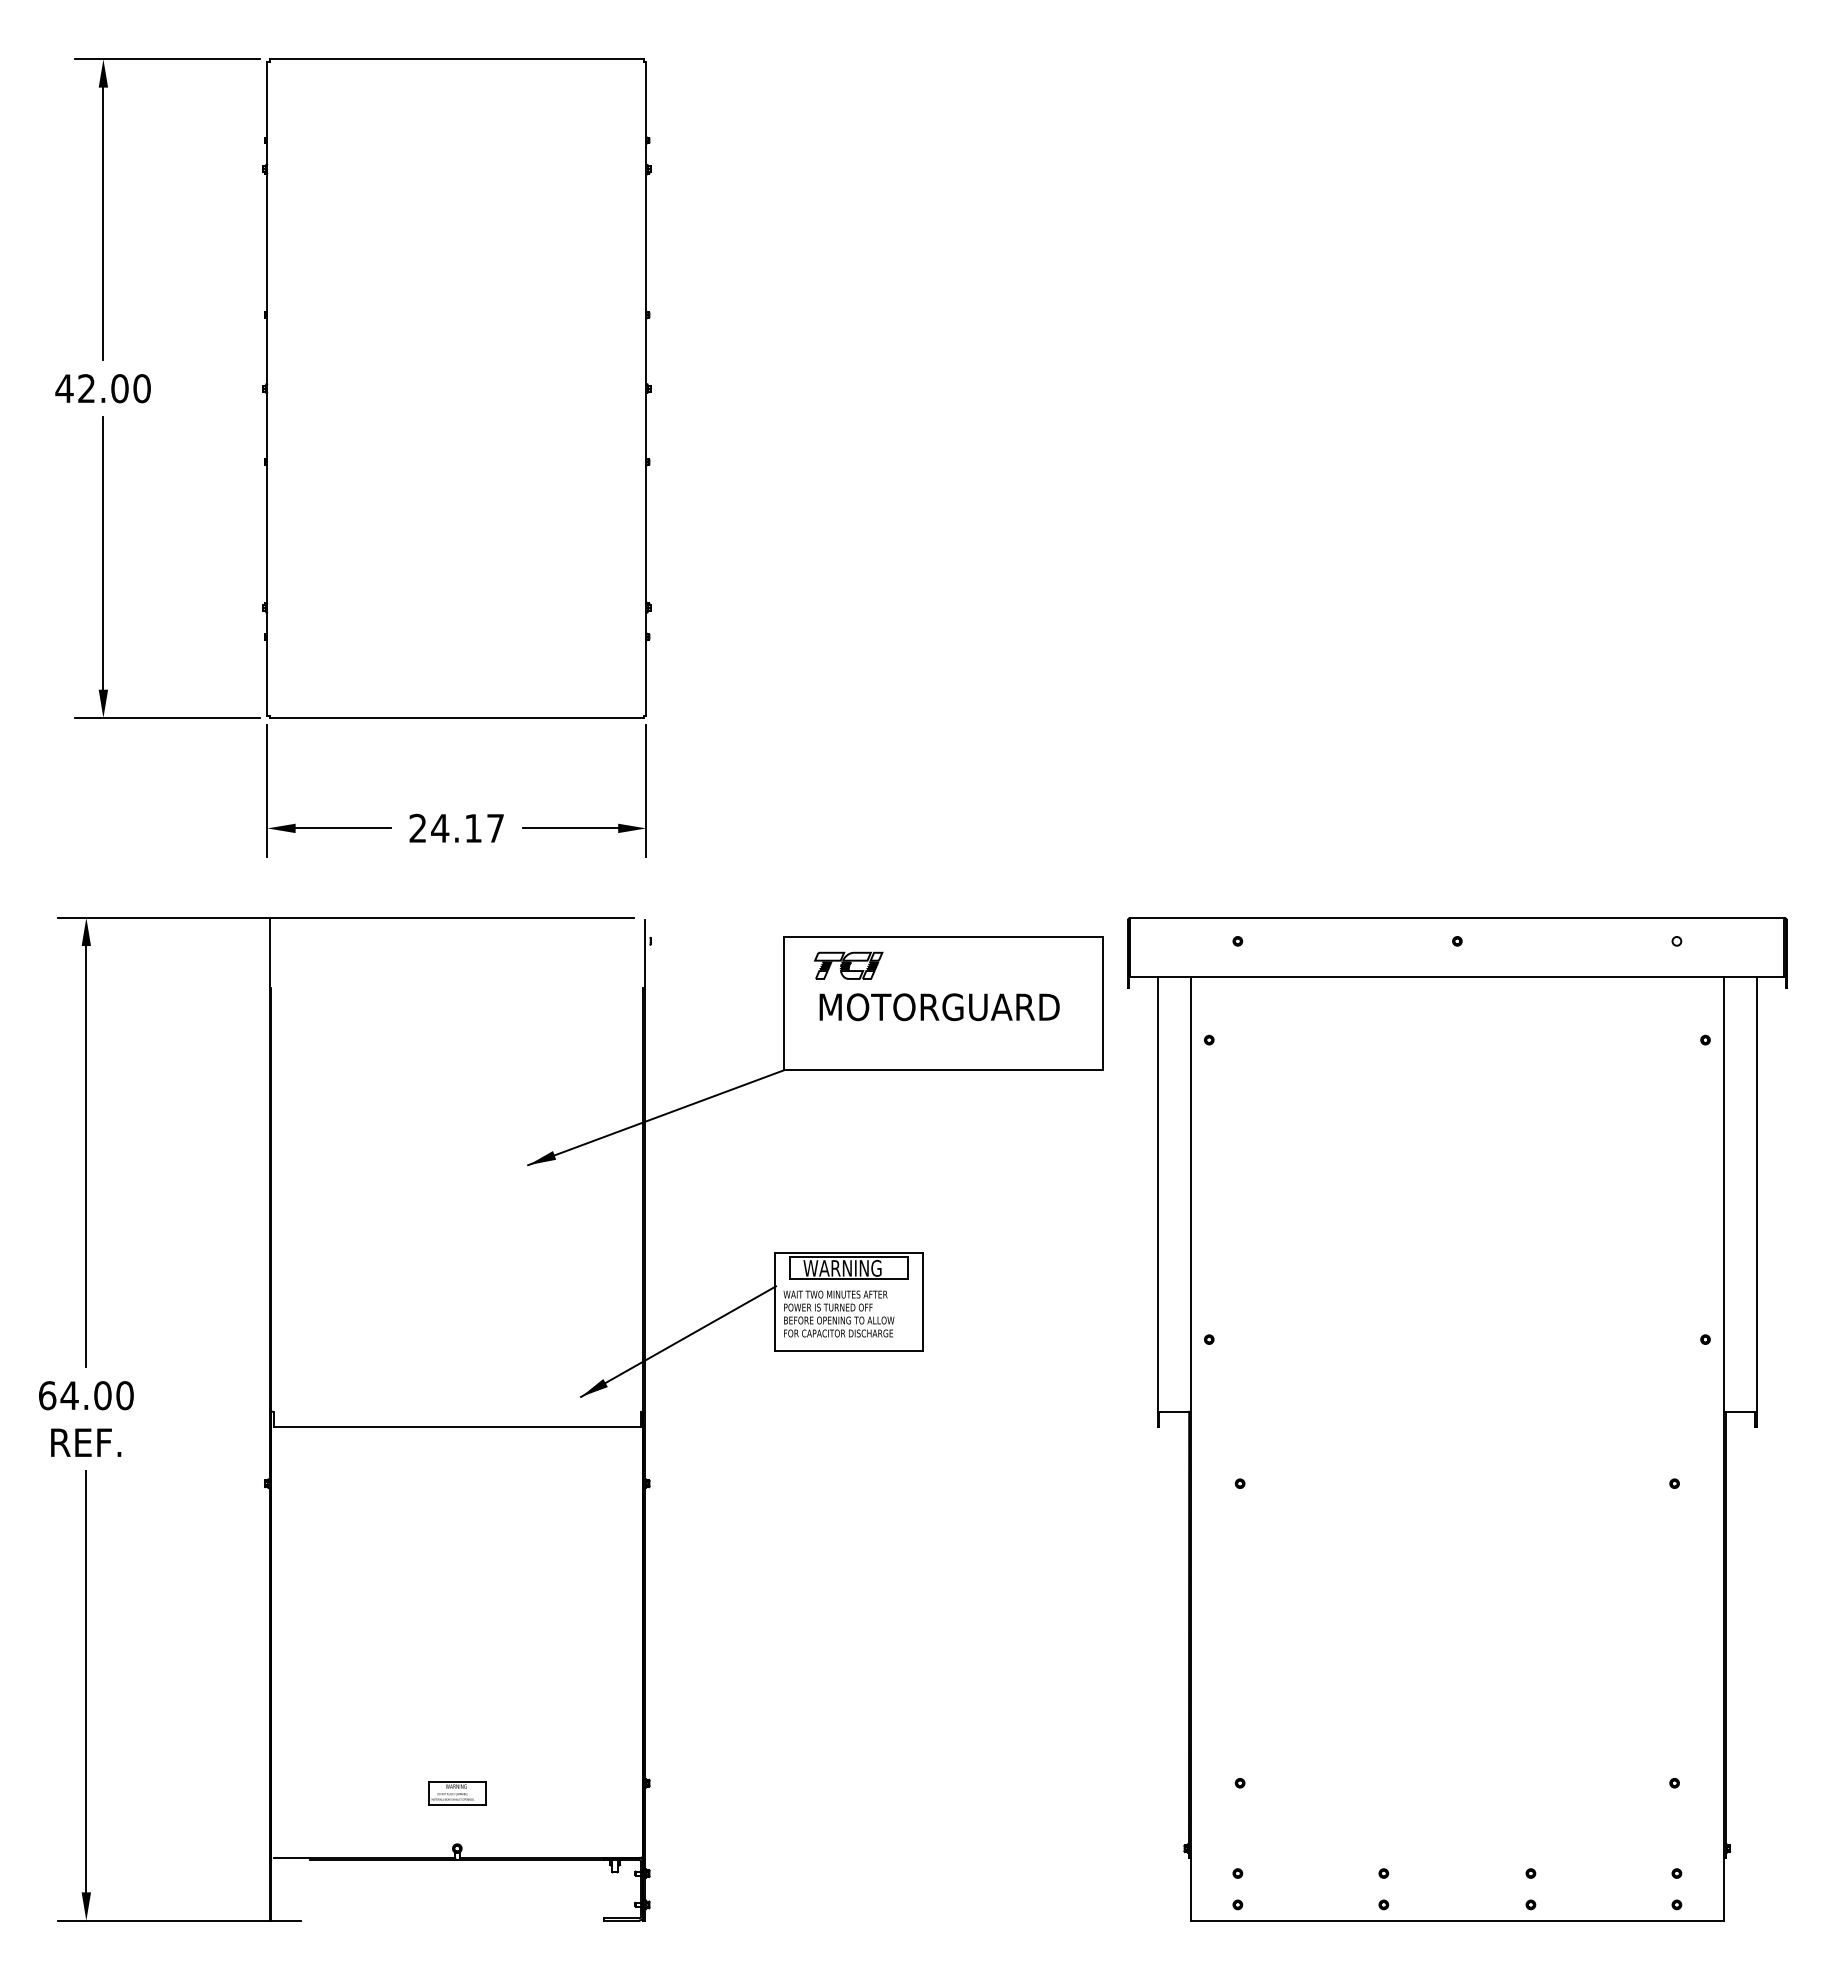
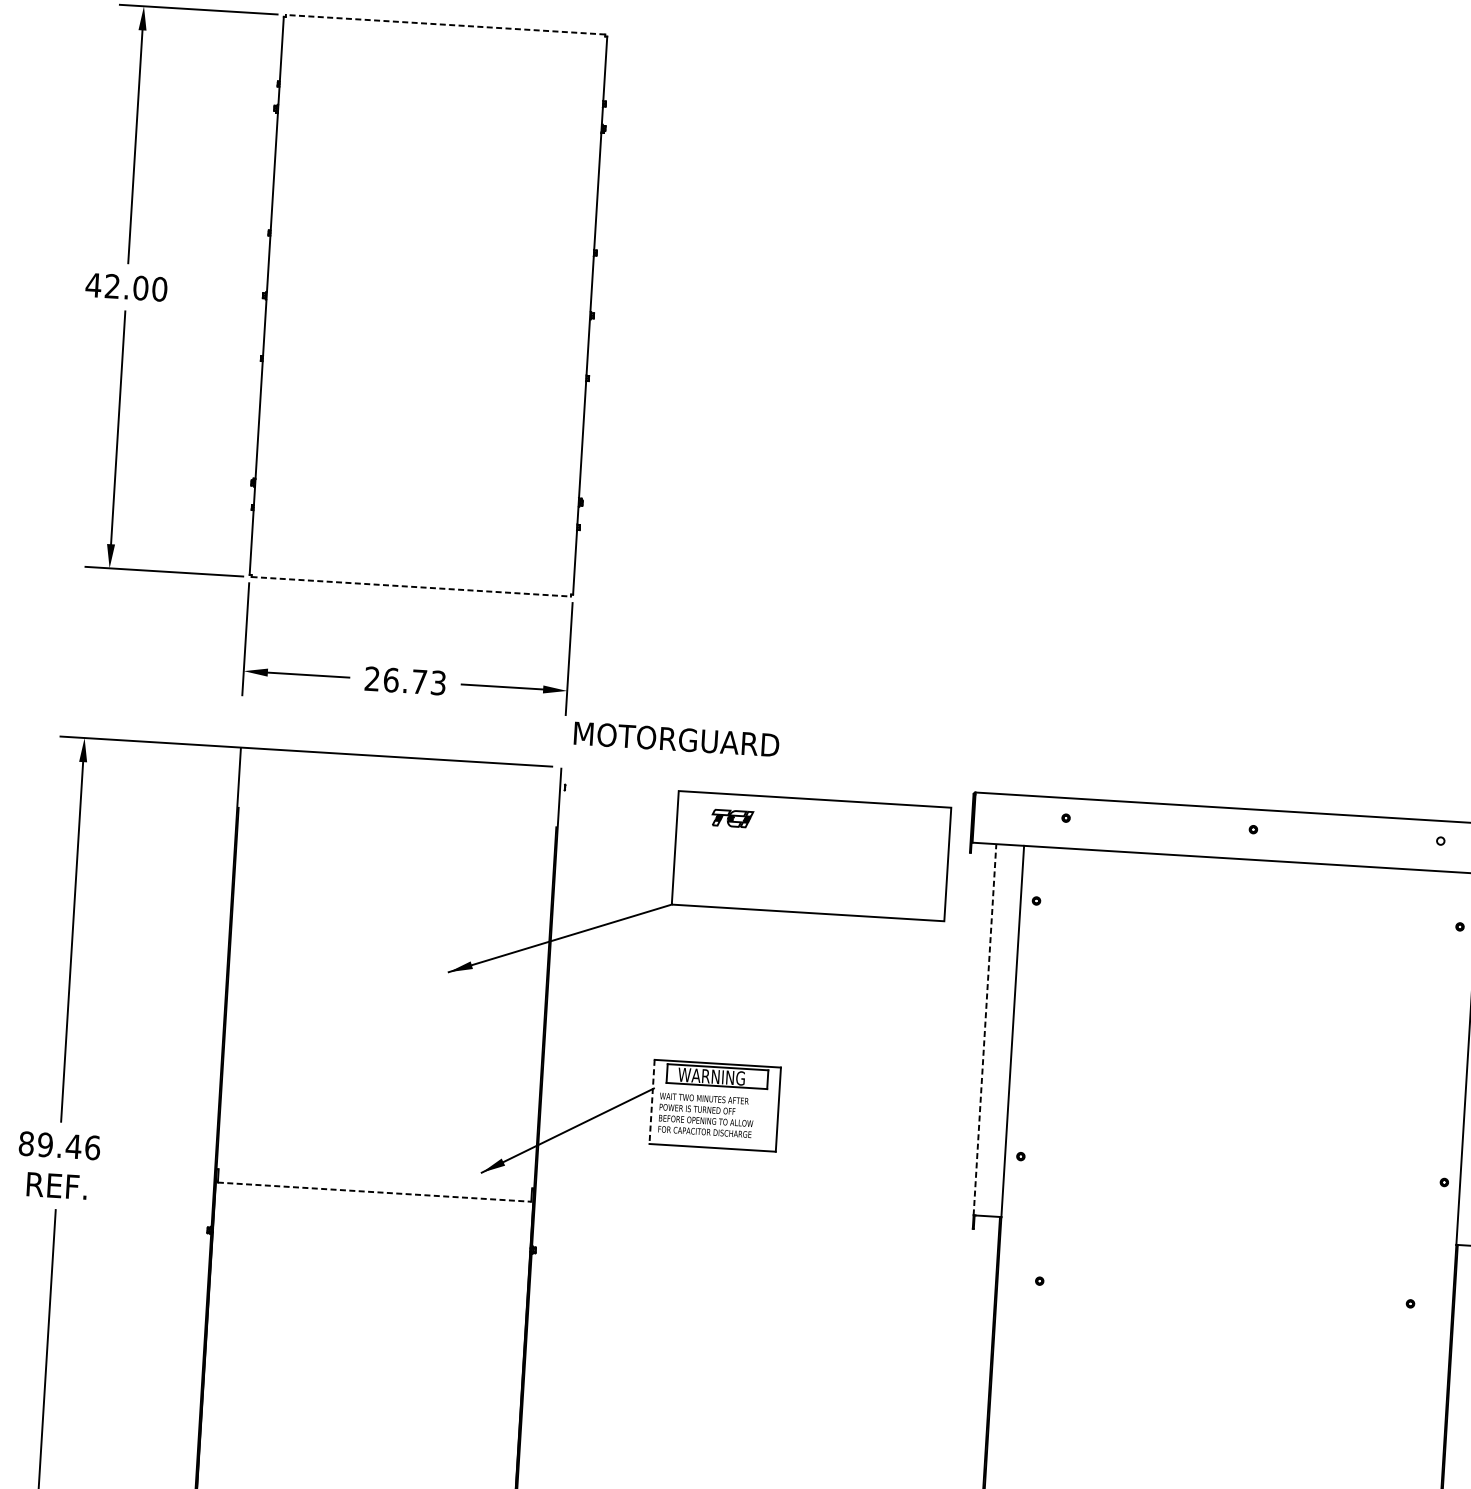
line: (456, 59) -> (445, 24), solid -> dashed
line: (457, 717) -> (411, 586), solid -> dashed
text: (467, 827) -> (414, 680), 24.17 -> 26.73
part: (848, 965) -> (732, 818), size x0.7
text: (939, 1007) -> (676, 739), moved
line: (1158, 1193) -> (985, 1029), solid -> dashed
line: (774, 1302) -> (651, 1102), solid -> dashed
text: (86, 1395) -> (59, 1145), 64.00 -> 89.46
line: (457, 1427) -> (374, 1192), solid -> dashed

